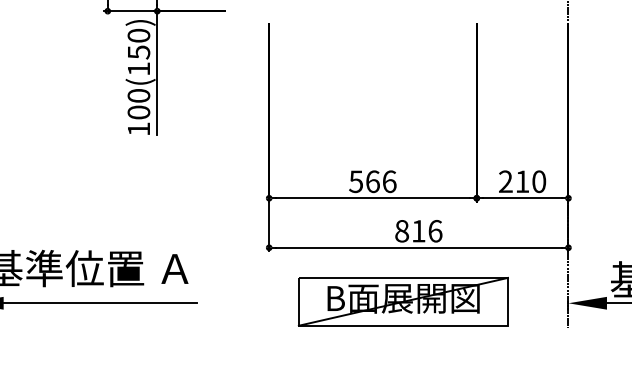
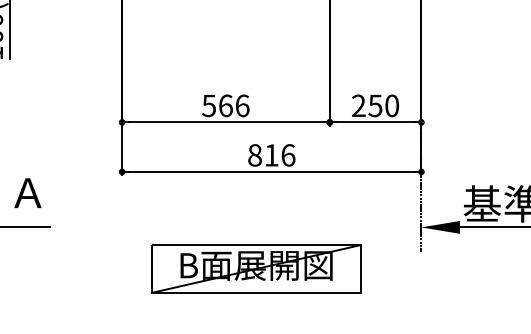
text: (522, 181) -> (375, 105), 210 -> 250
part: (402, 301) -> (255, 268), moved

